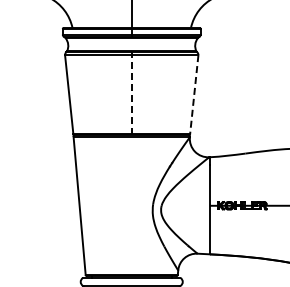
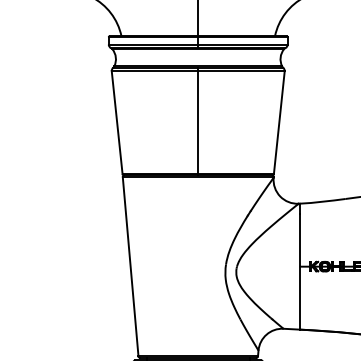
line: (131, 94) -> (197, 122), dashed -> solid
line: (194, 94) -> (279, 122), dashed -> solid

